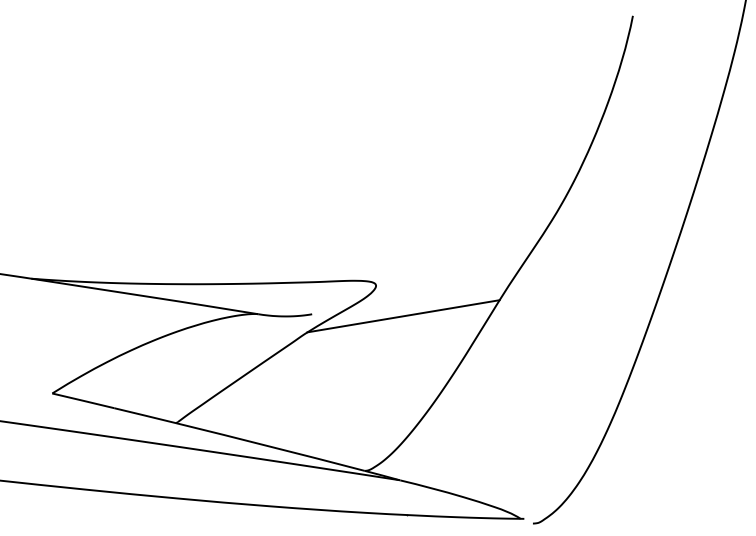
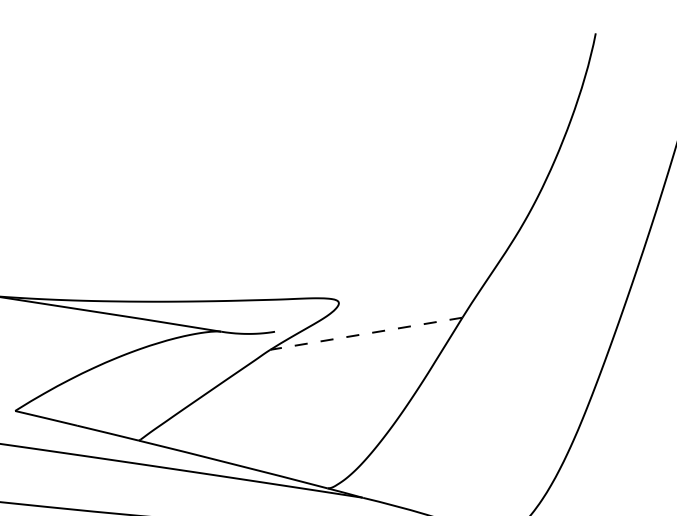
line: (403, 316) -> (366, 333), solid -> dashed

